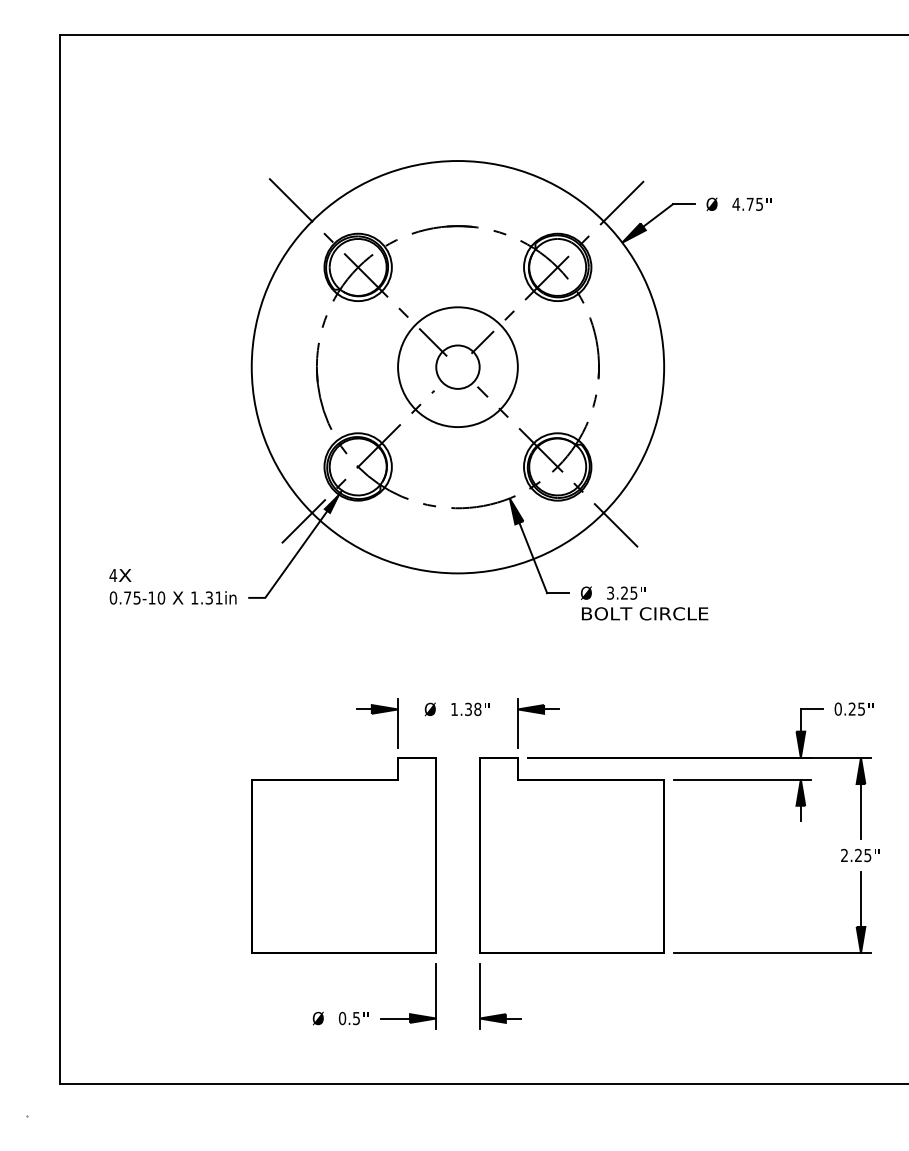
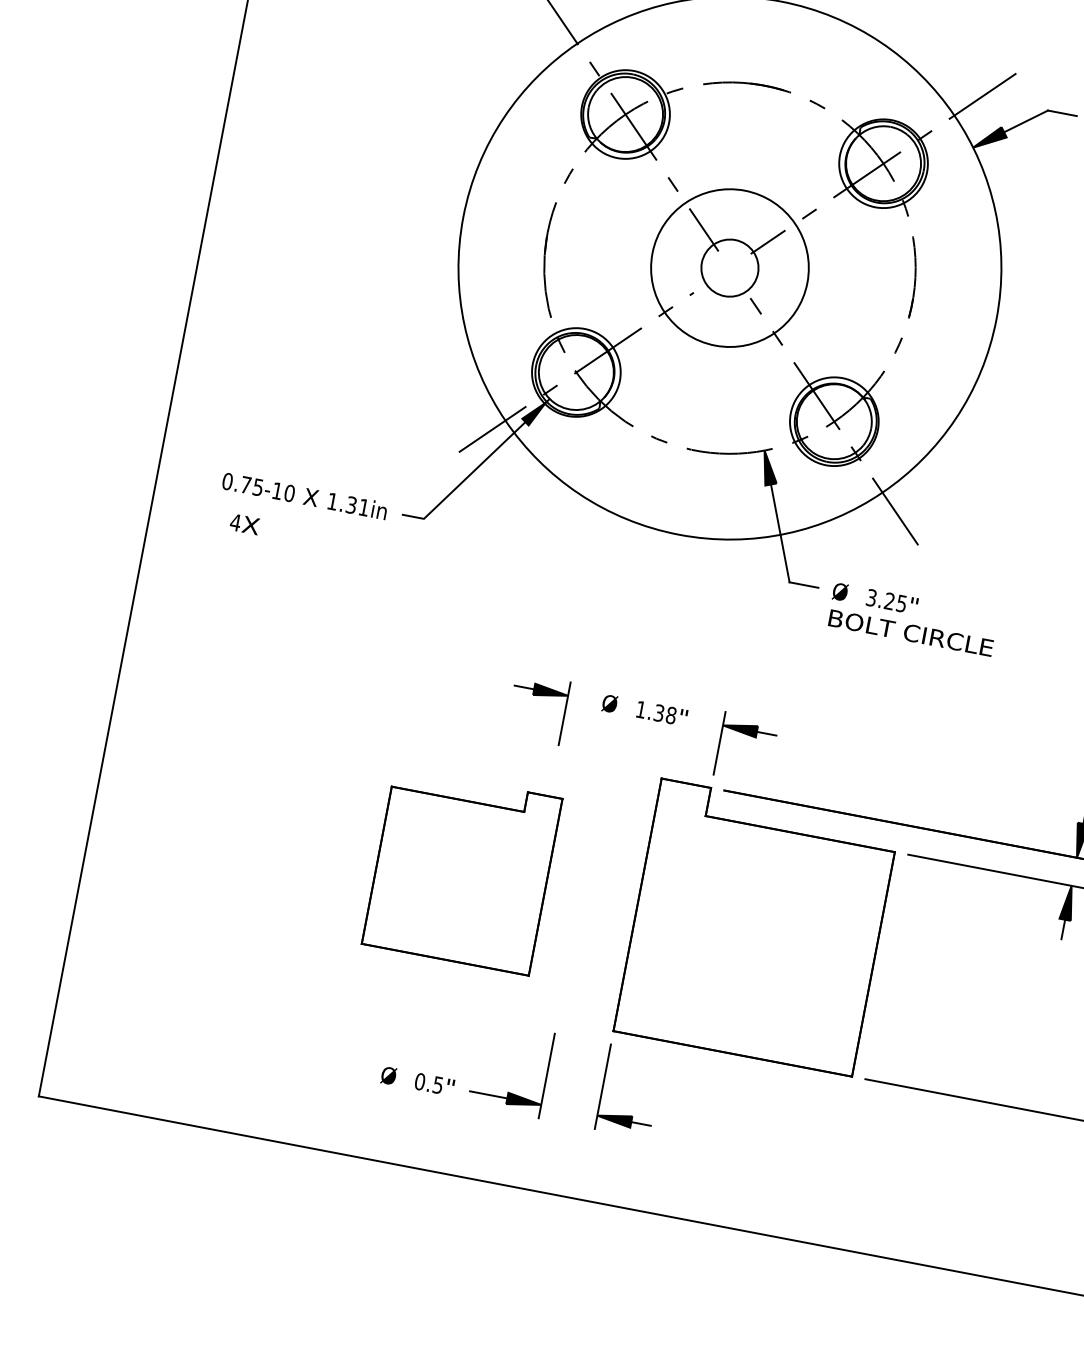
text: (120, 575) -> (244, 524), moved
part: (343, 855) -> (461, 871), size x0.7

